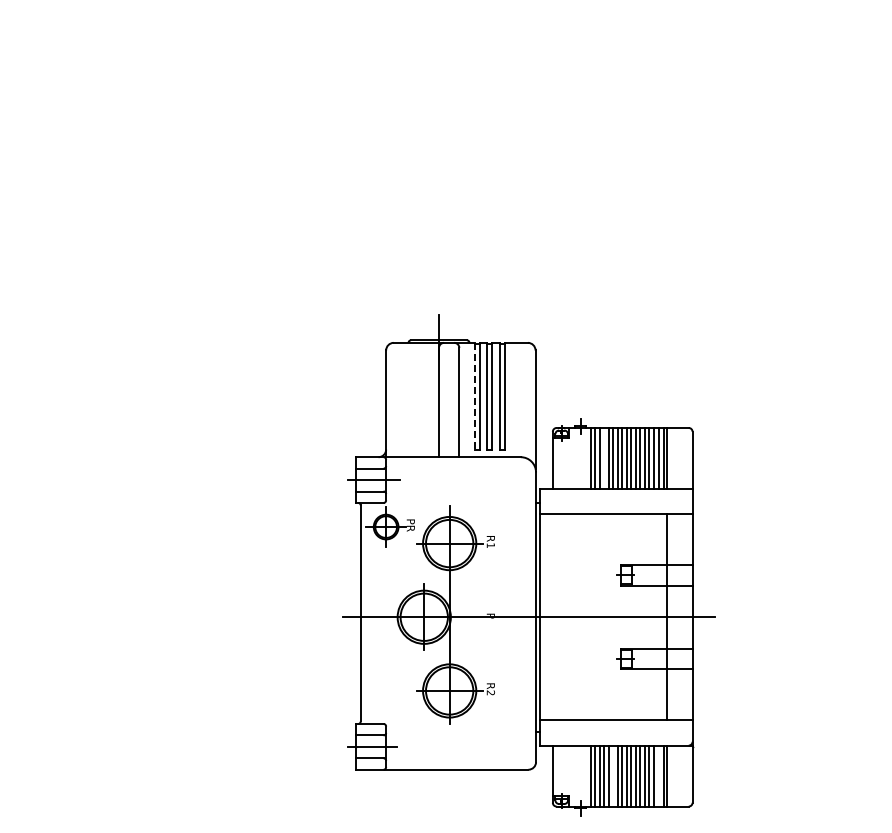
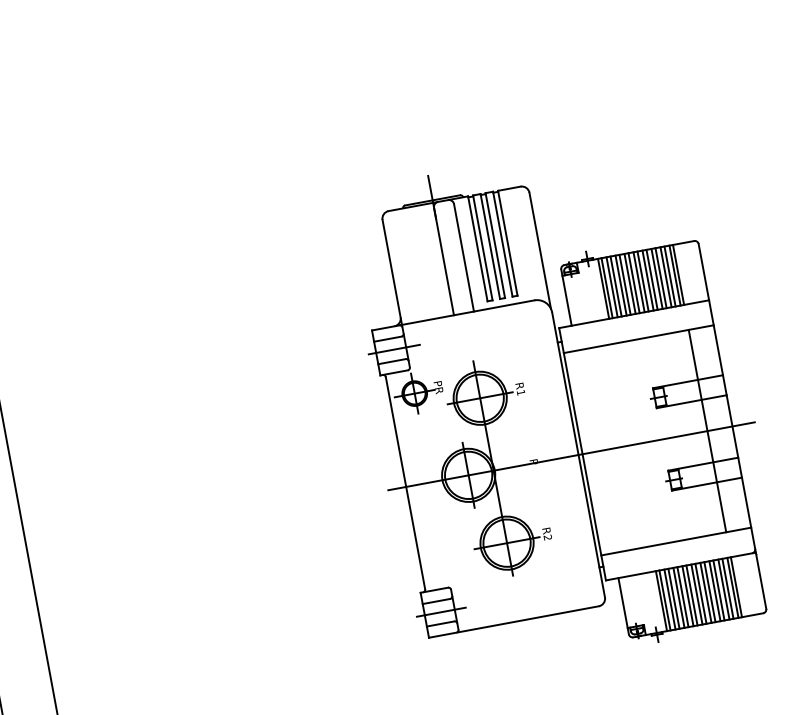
line: (474, 396) -> (477, 249), dashed -> solid
line: (603, 457) -> (615, 285), added
line: (612, 775) -> (682, 596), added
line: (658, 775) -> (727, 588), added

